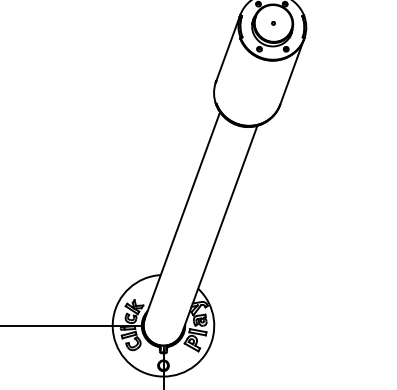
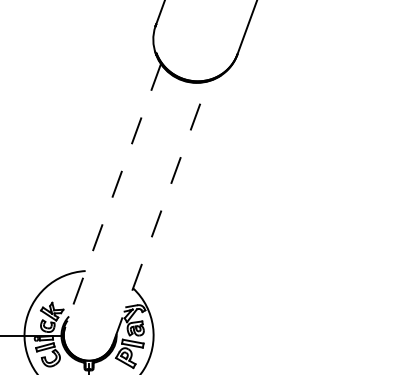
line: (182, 215) -> (113, 195), solid -> dashed
line: (219, 229) -> (160, 213), solid -> dashed

